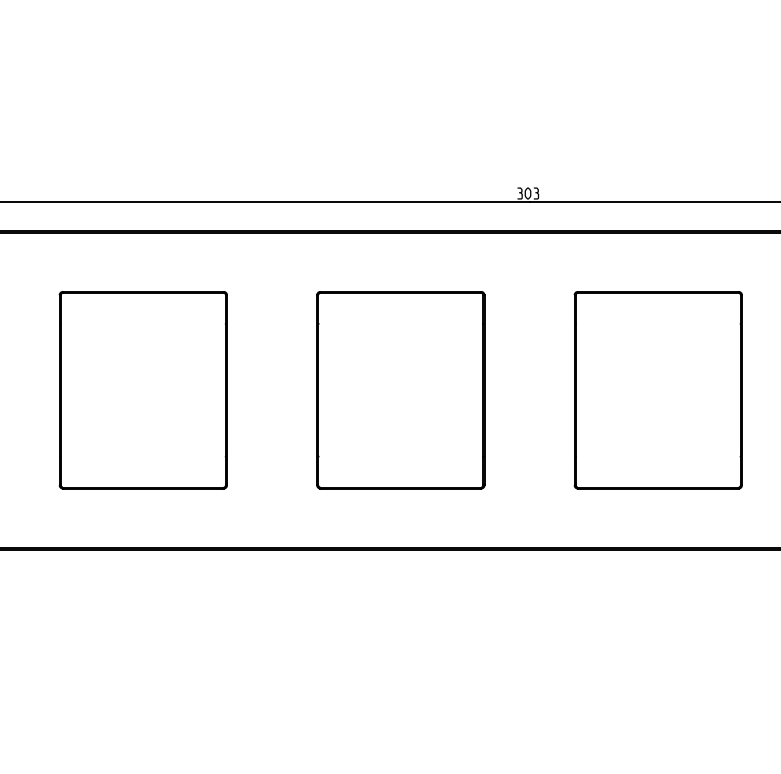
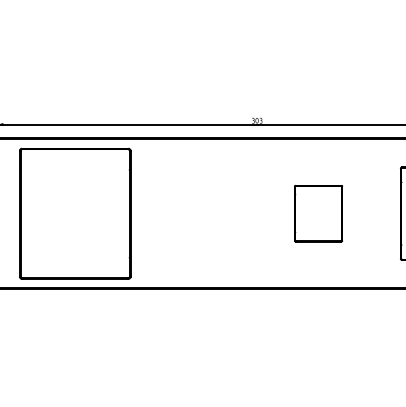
part: (143, 389) -> (75, 213), size x1.4
part: (399, 389) -> (196, 213), removed
part: (657, 389) -> (318, 213), size x0.6

